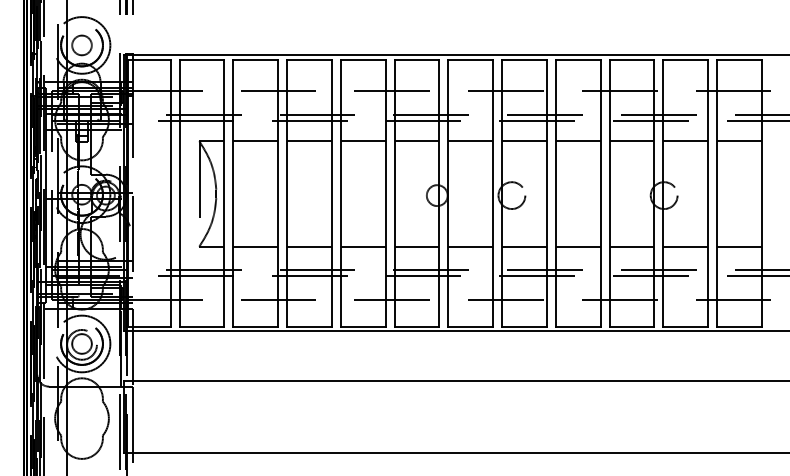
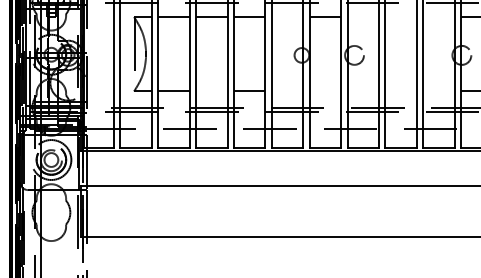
line: (416, 141) -> (287, 17), removed
line: (524, 141) -> (363, 17), removed
line: (577, 141) -> (400, 17), removed
line: (631, 141) -> (438, 17), removed
line: (309, 246) -> (211, 91), removed
line: (416, 246) -> (287, 91), removed
line: (470, 246) -> (325, 91), removed
line: (524, 246) -> (363, 91), removed
line: (577, 246) -> (400, 91), removed
line: (631, 246) -> (438, 91), removed

